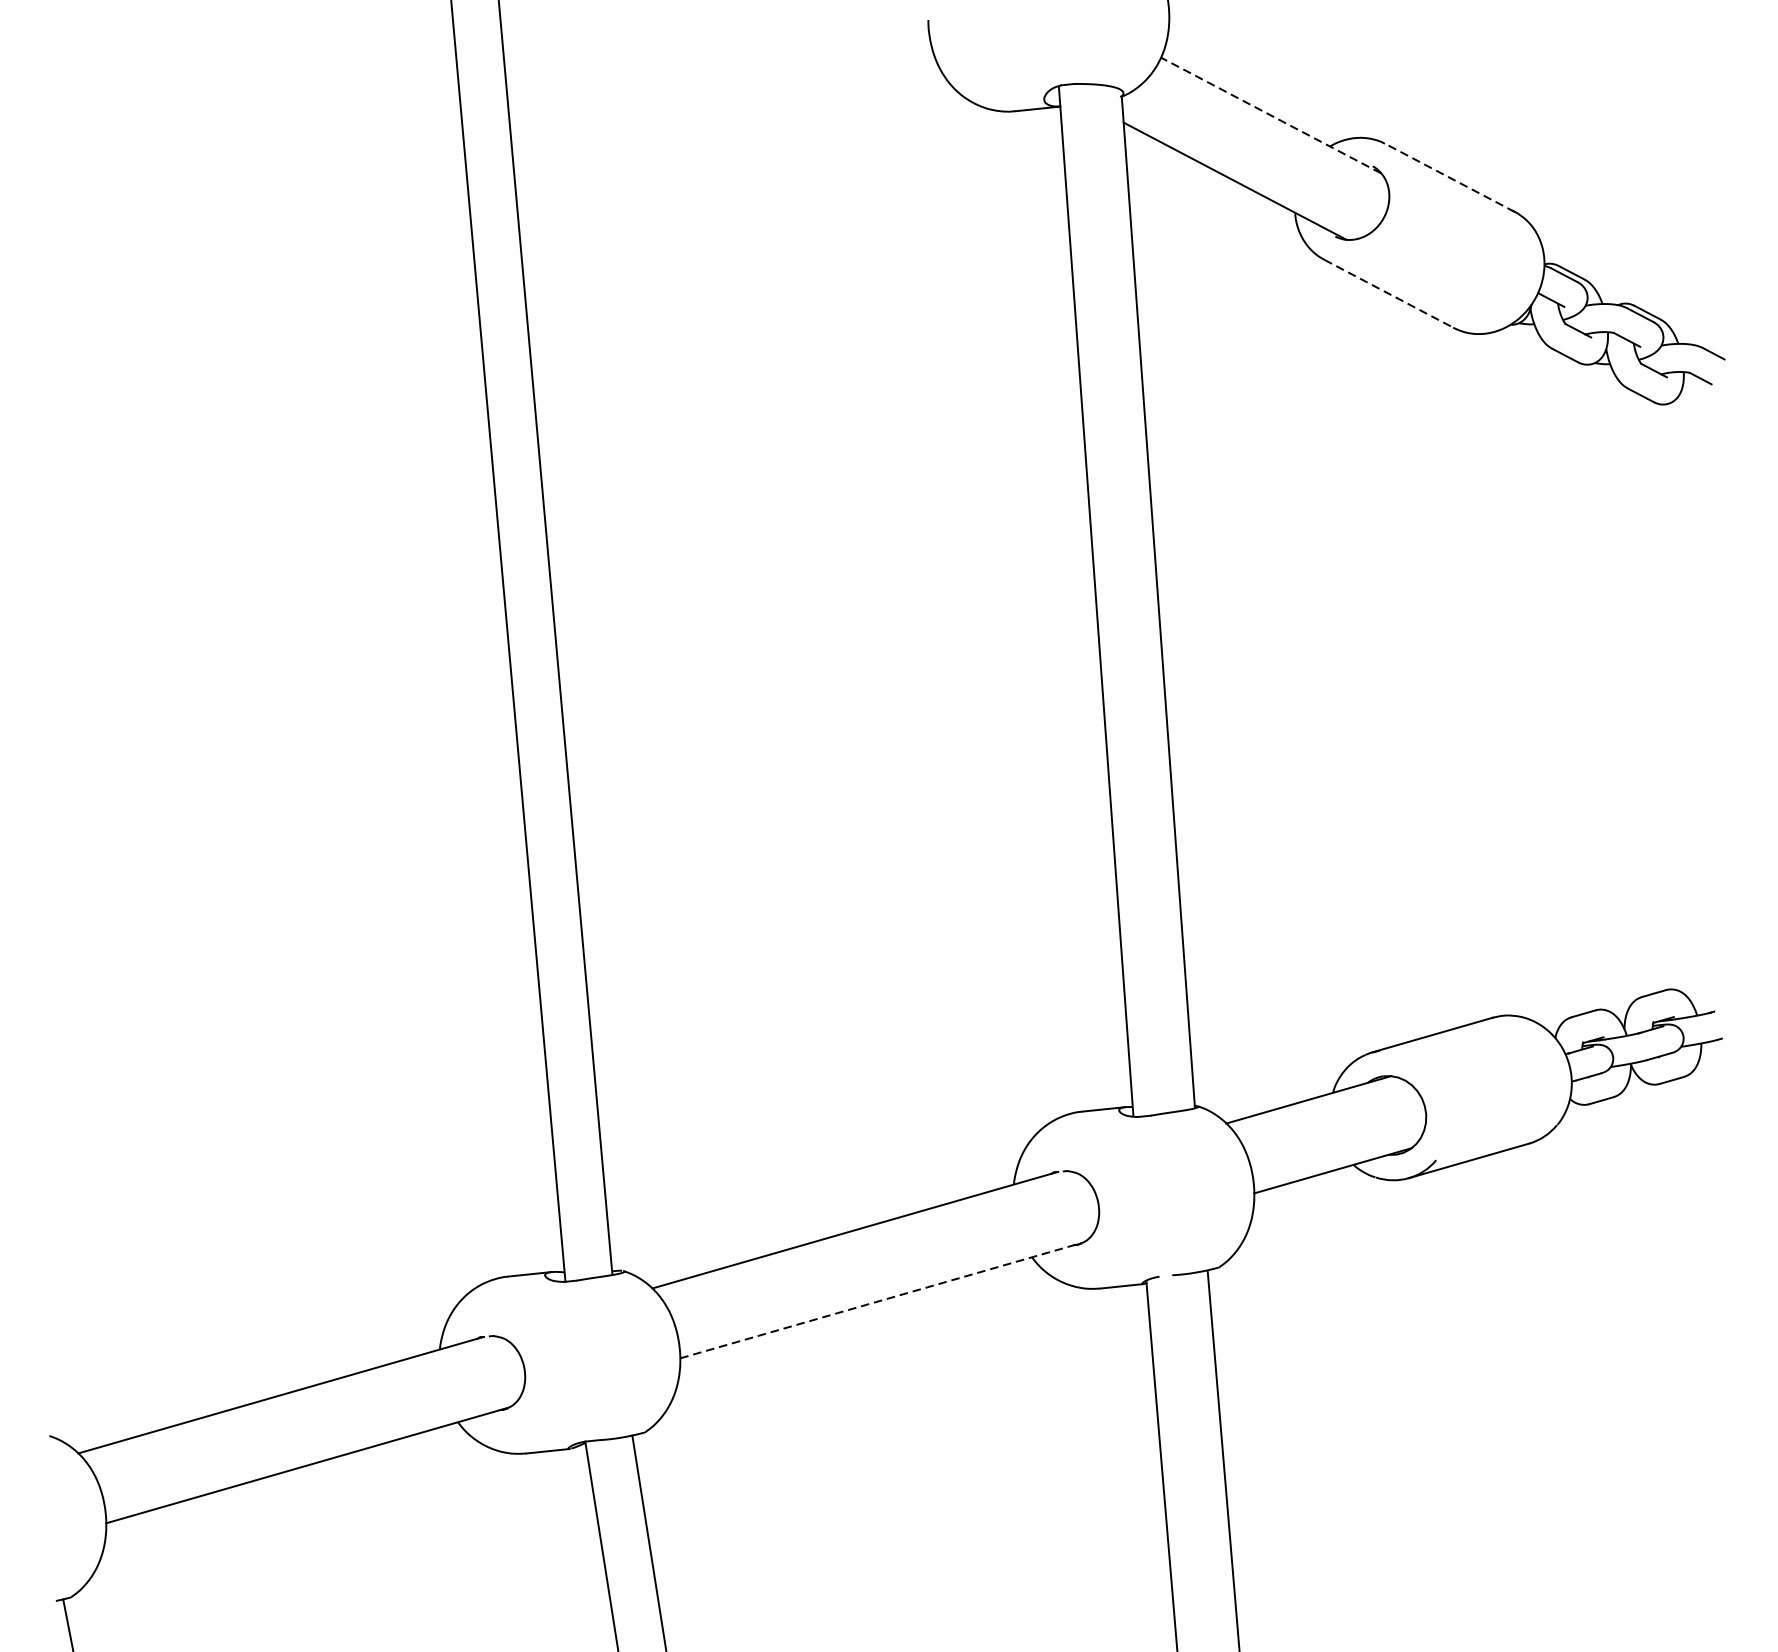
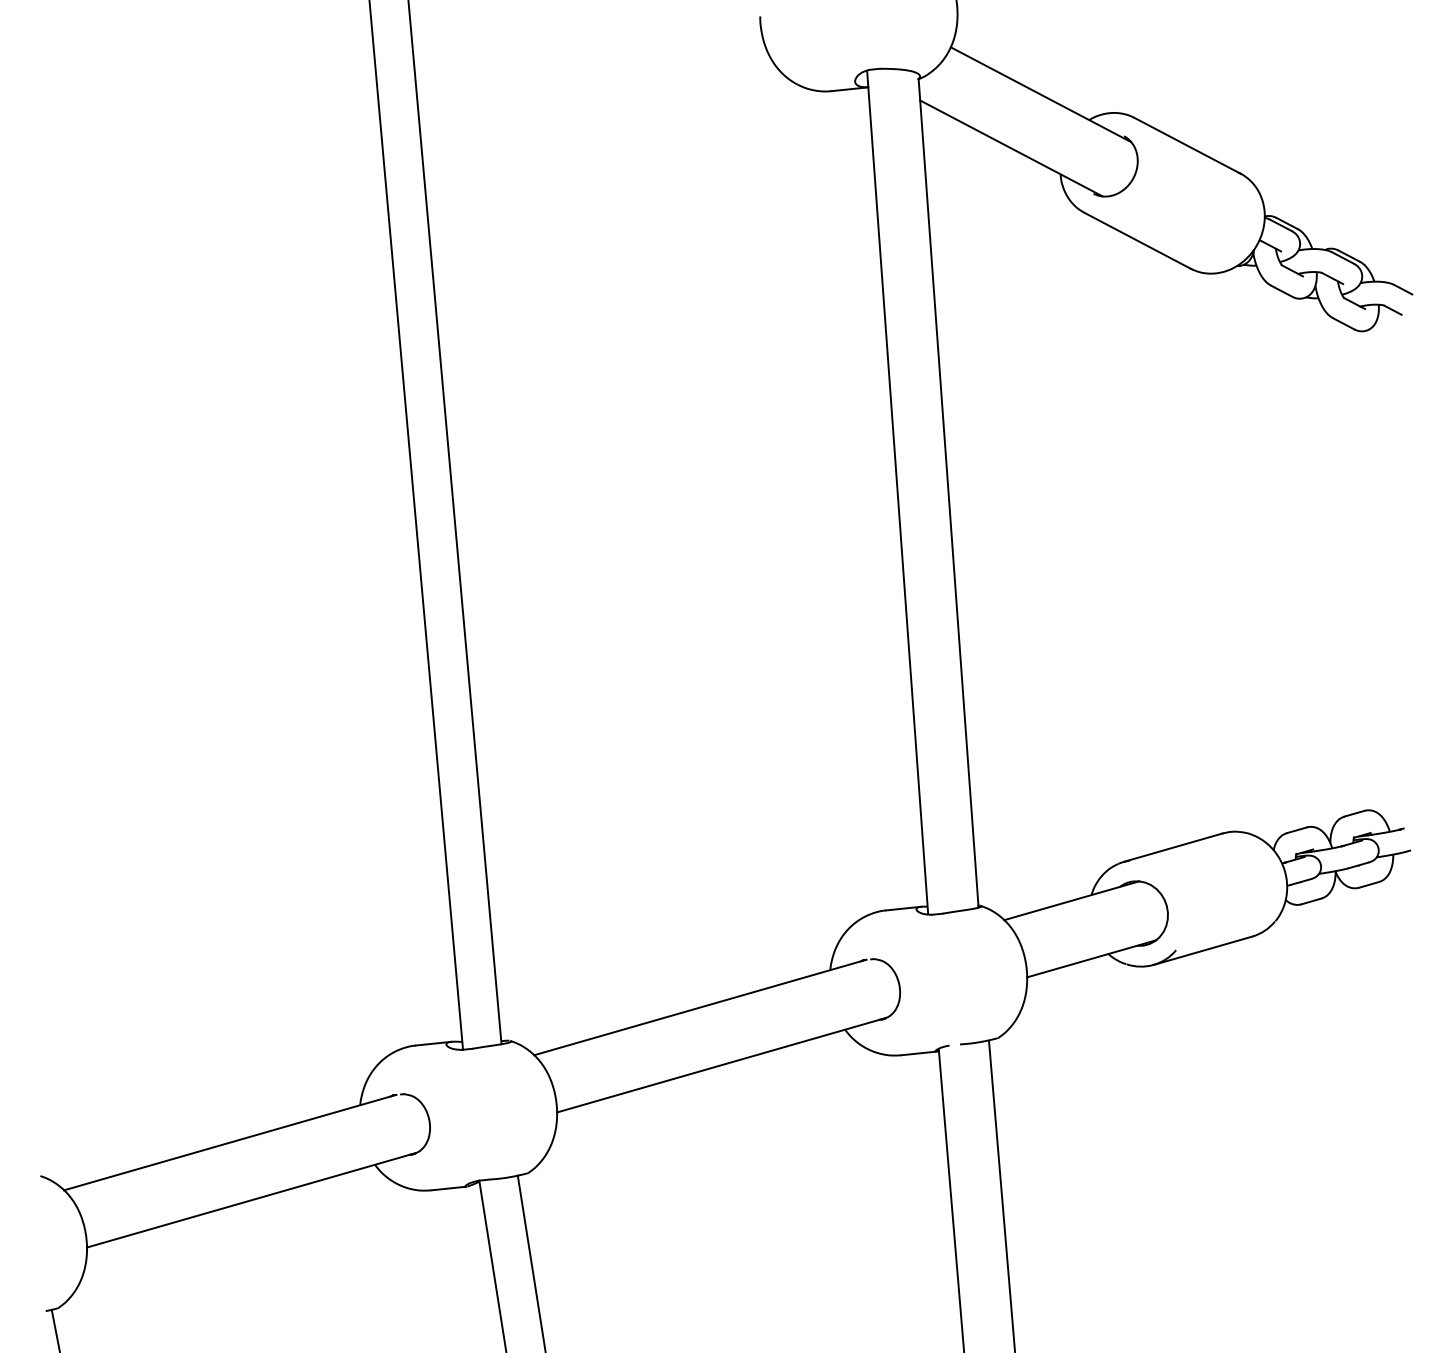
line: (1270, 115) -> (1040, 94), dashed -> solid
line: (1450, 177) -> (1187, 145), dashed -> solid
line: (1389, 293) -> (1137, 240), dashed -> solid
line: (881, 1301) -> (721, 1065), dashed -> solid

